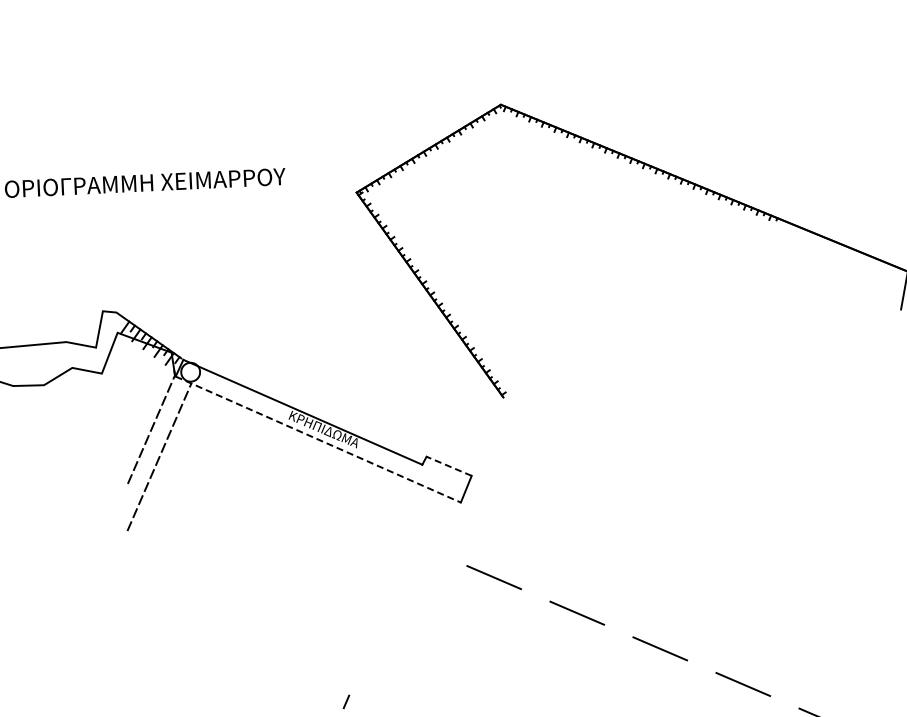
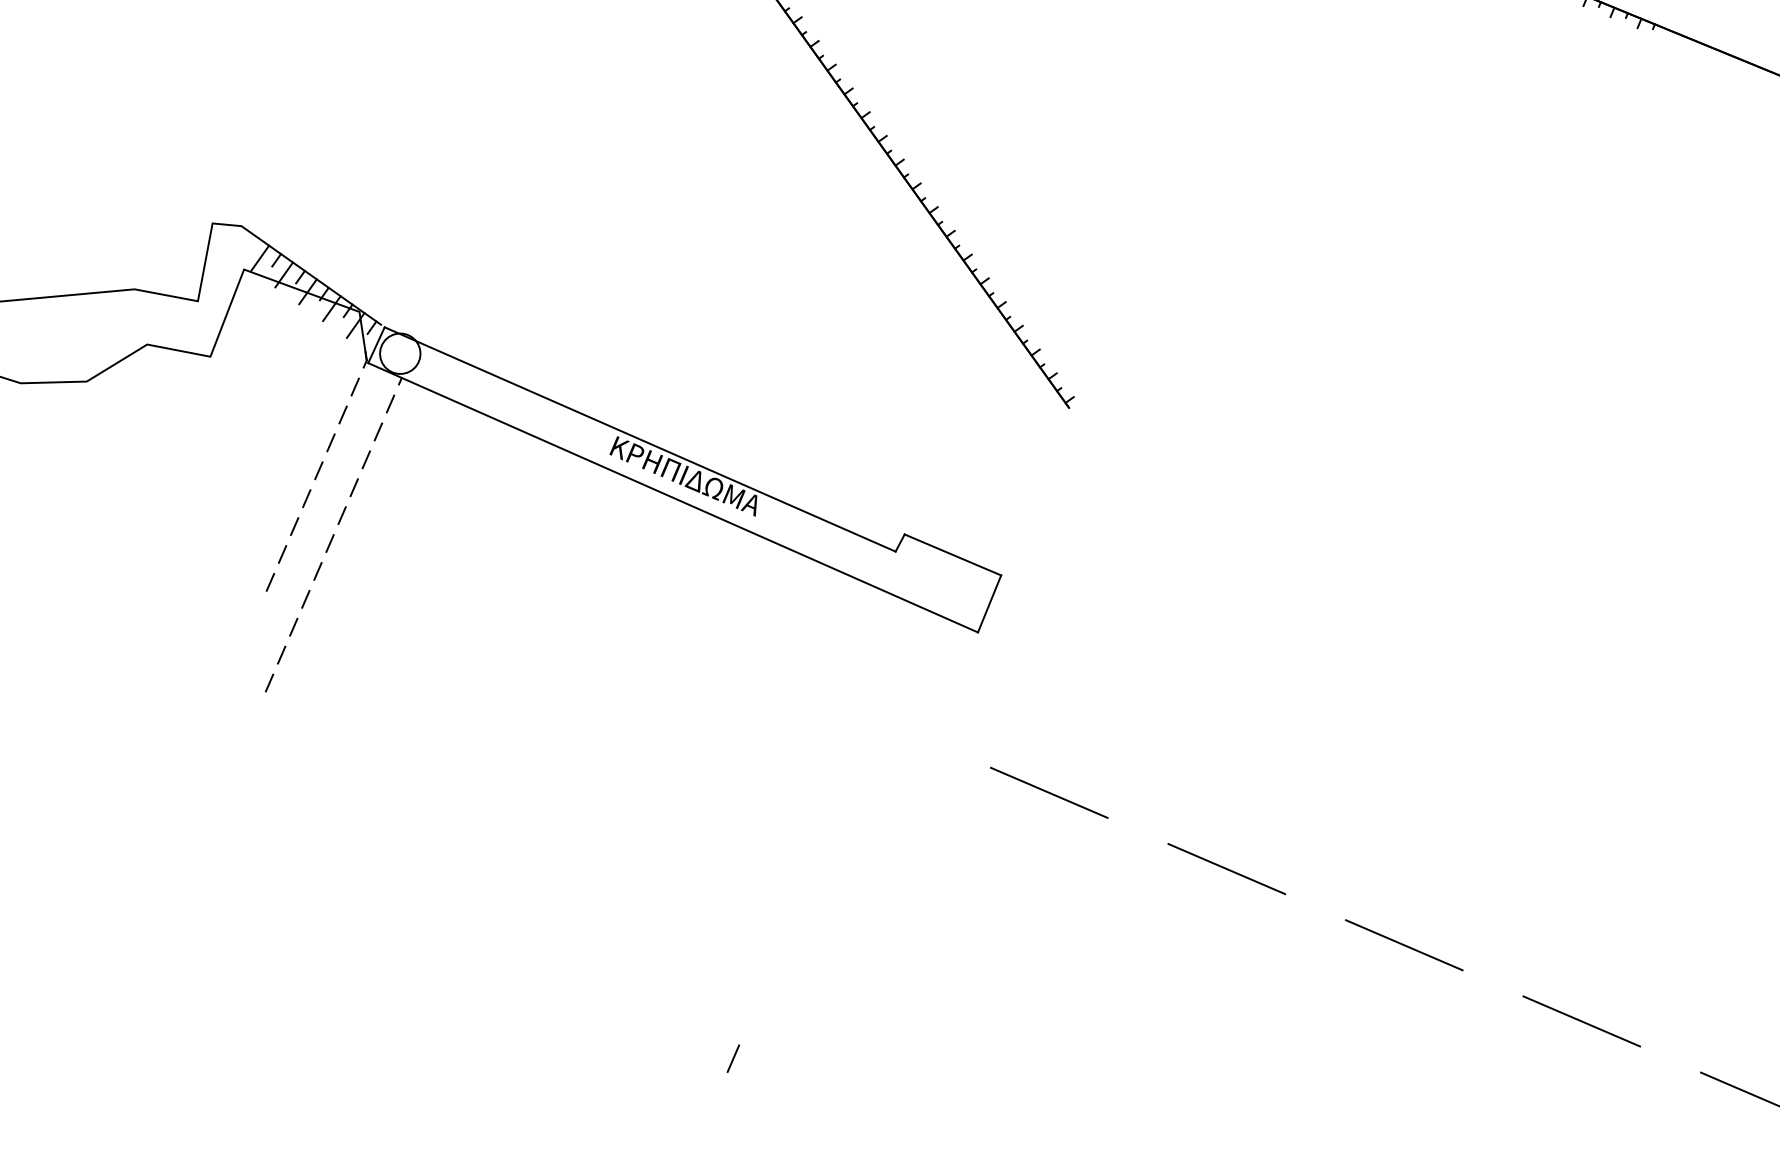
line: (318, 439) -> (673, 497), dashed -> solid
line: (449, 466) -> (953, 555), dashed -> solid

